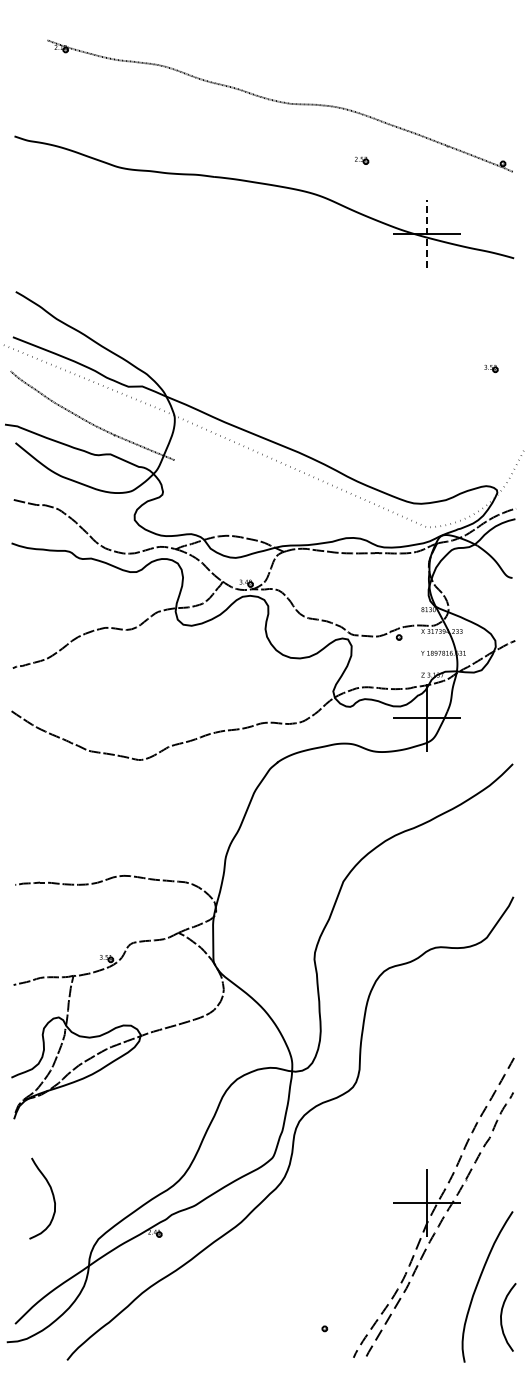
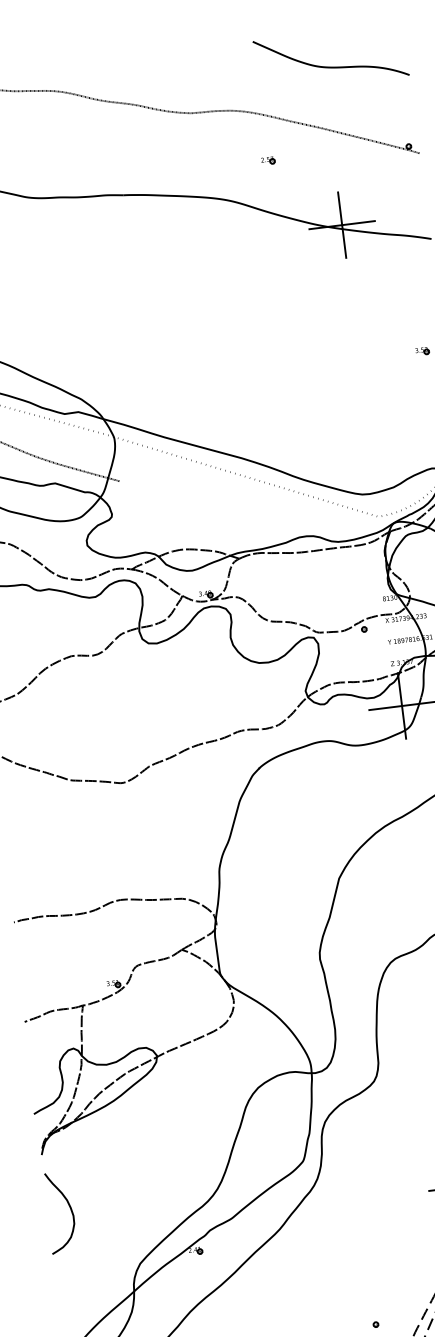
curve: (435, 74) -> (330, 66), added
line: (427, 233) -> (342, 225), dashed -> solid
curve: (52, 1197) -> (70, 1210), moved

